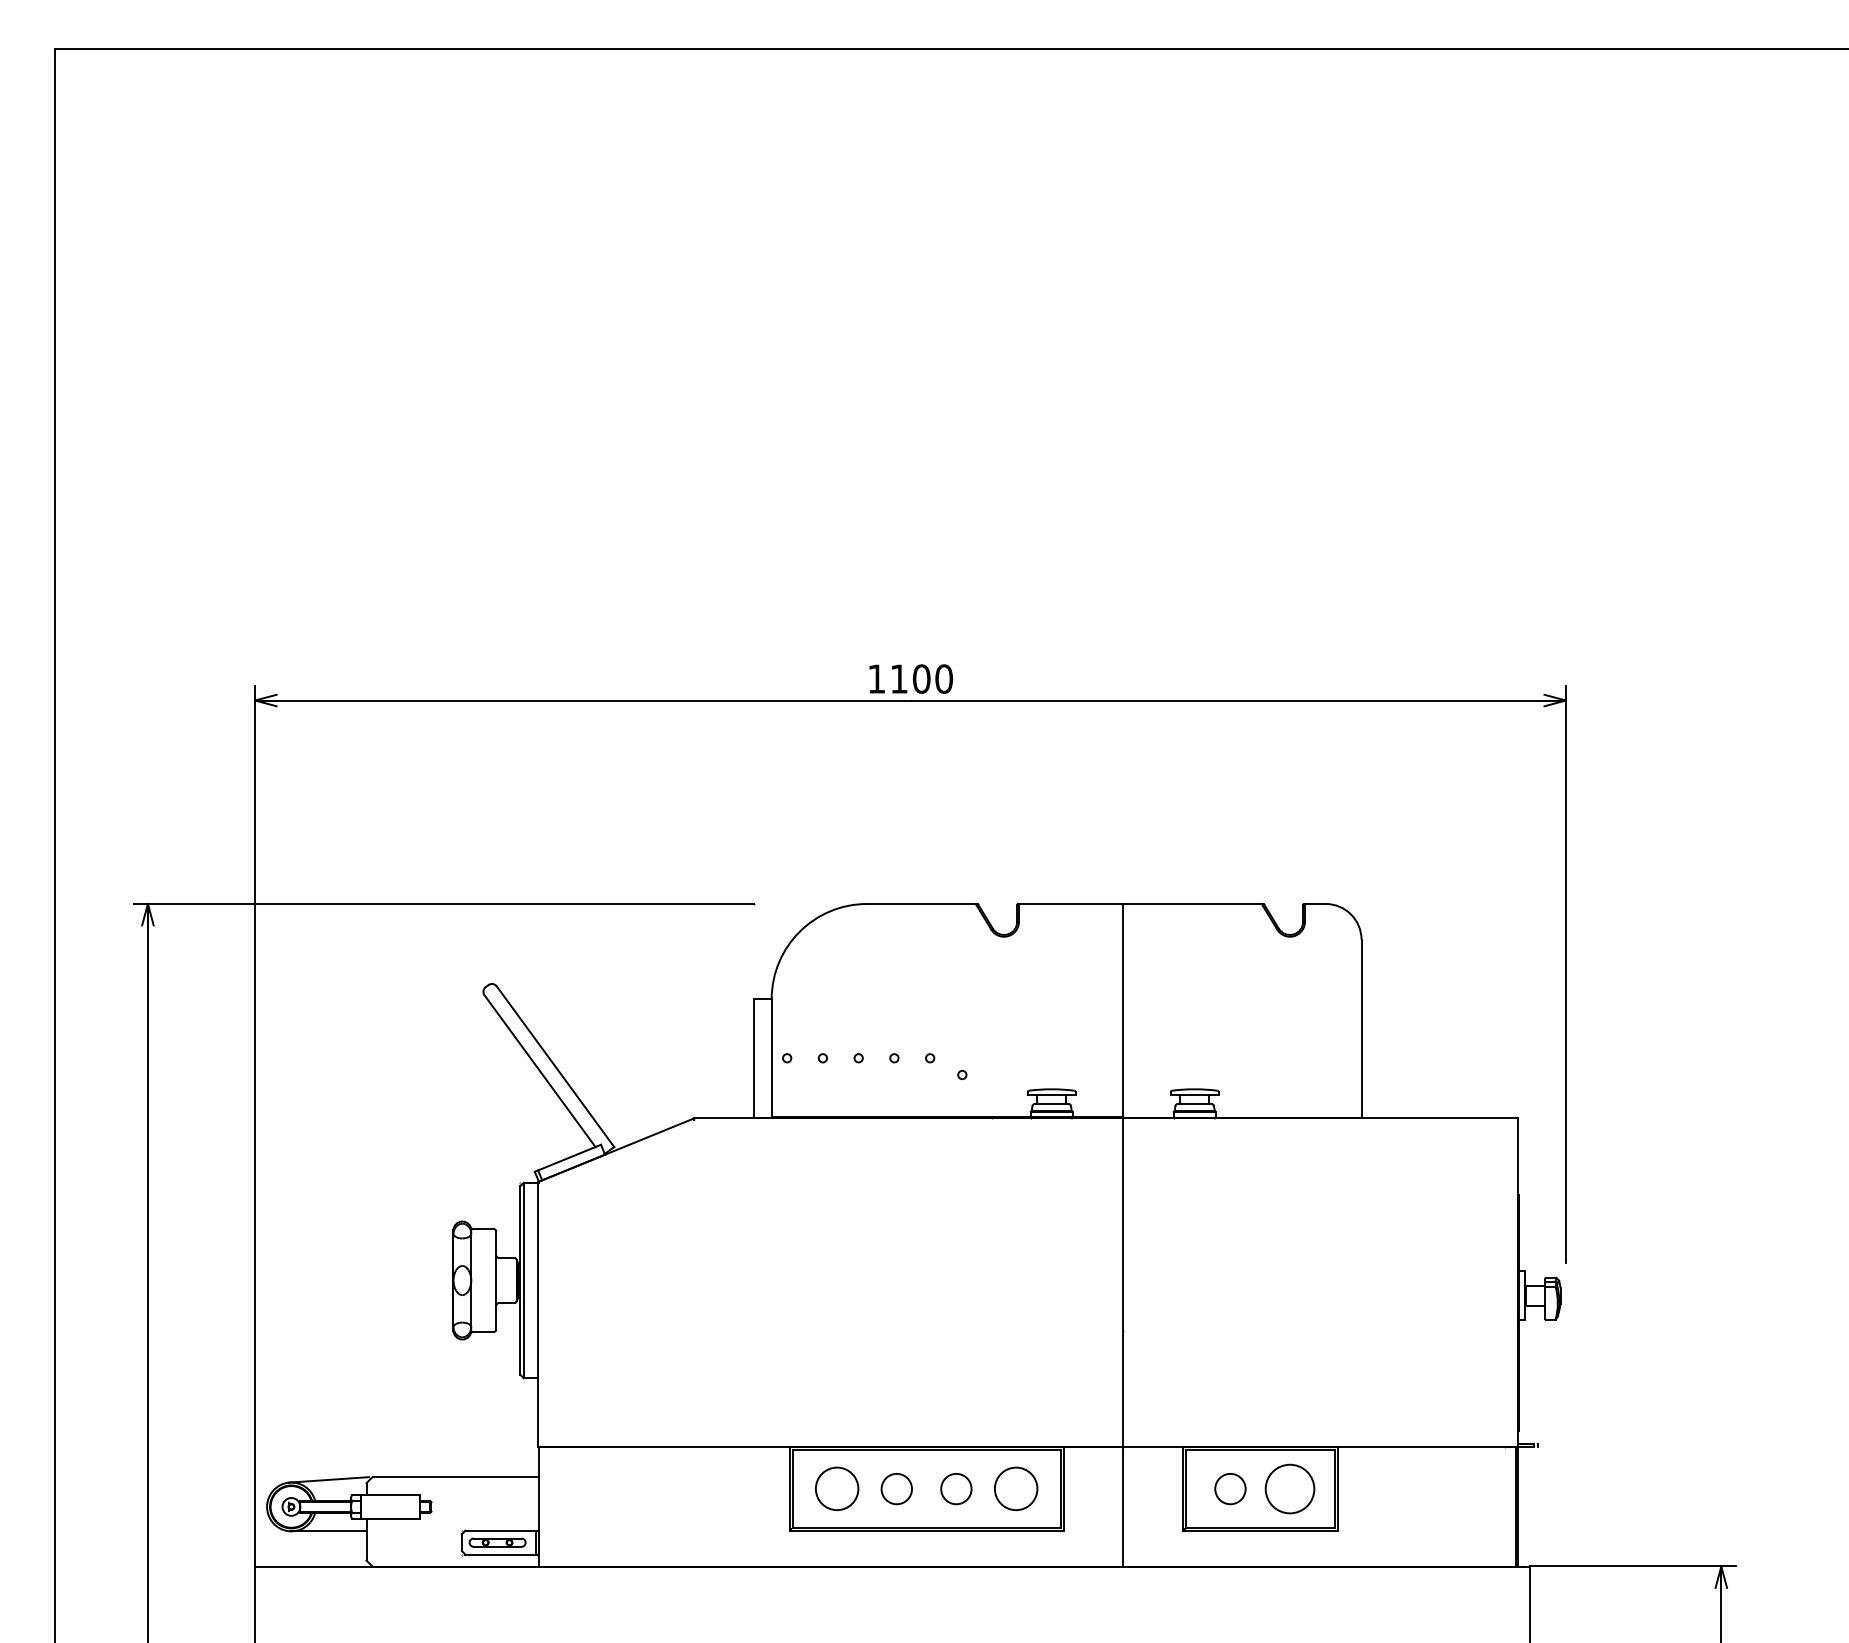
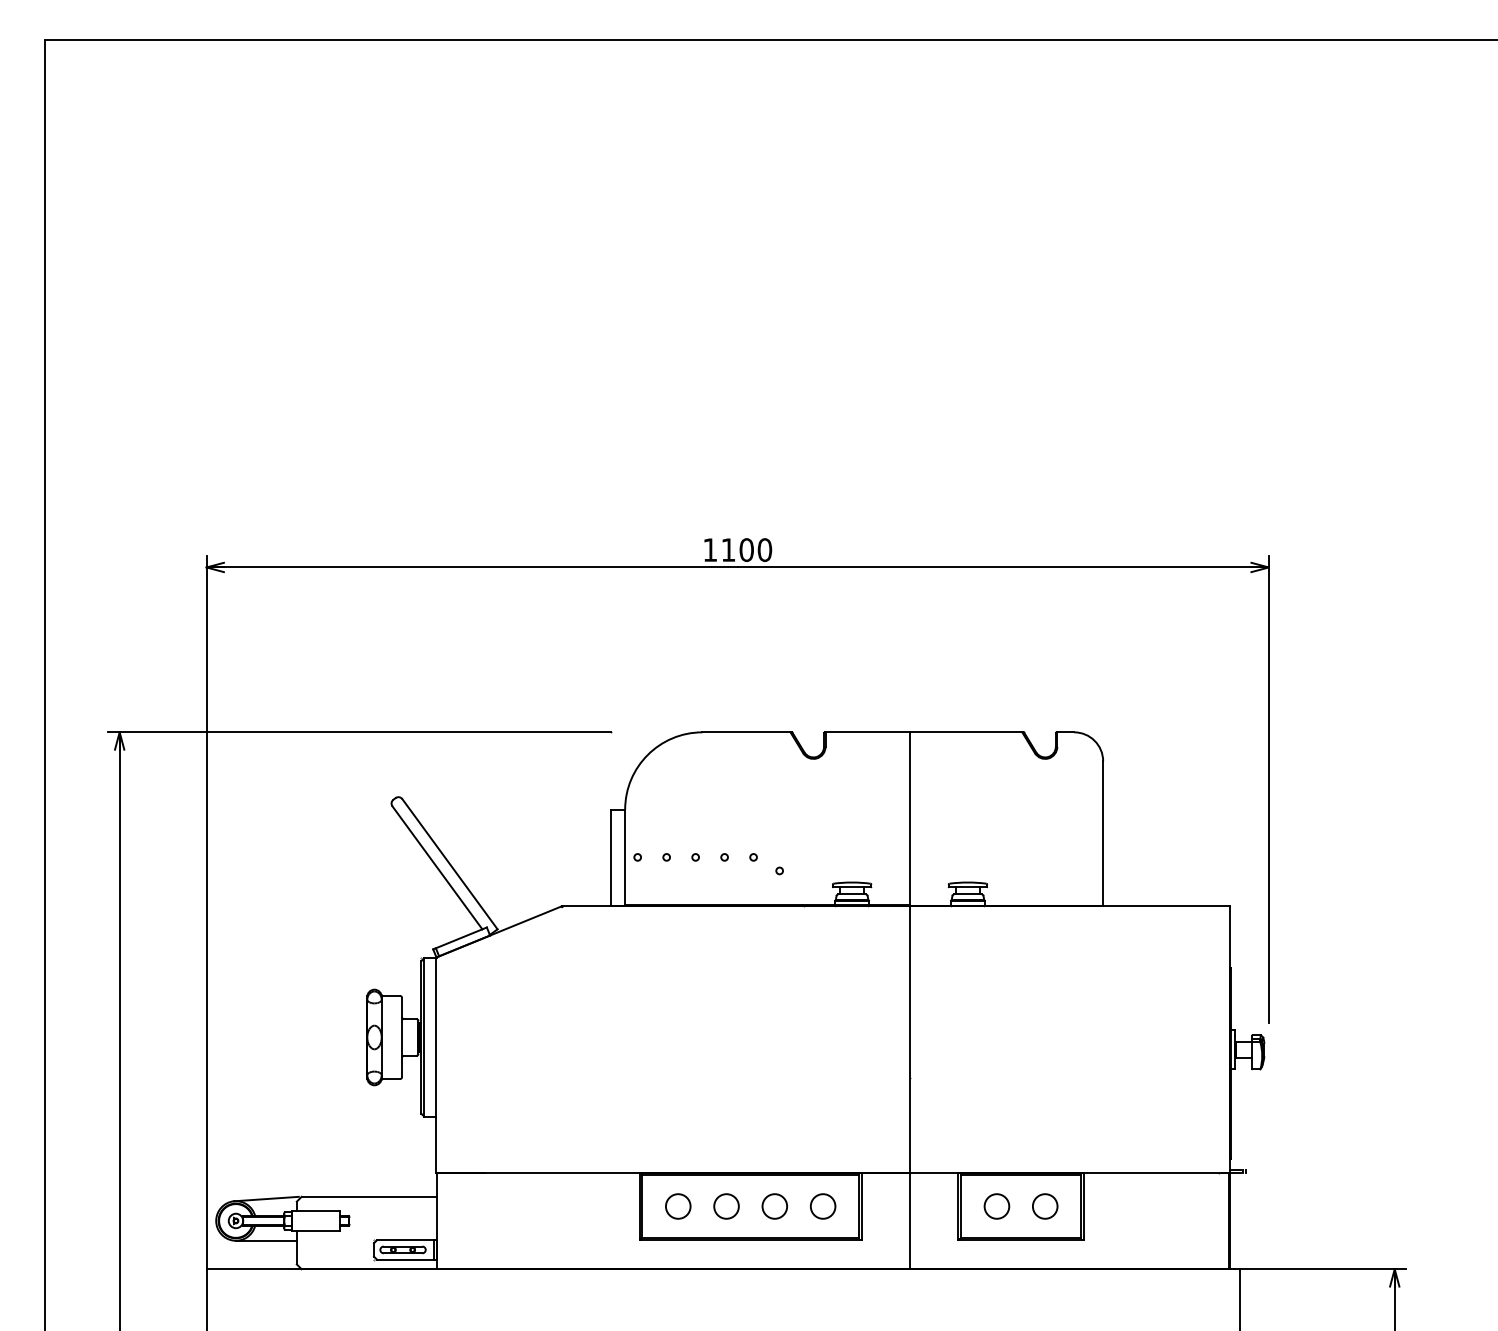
circle: (1289, 1488) -> (1044, 1206), size x0.62
circle: (837, 1489) -> (678, 1206), size x0.71
circle: (1015, 1489) -> (822, 1206), size x0.71

